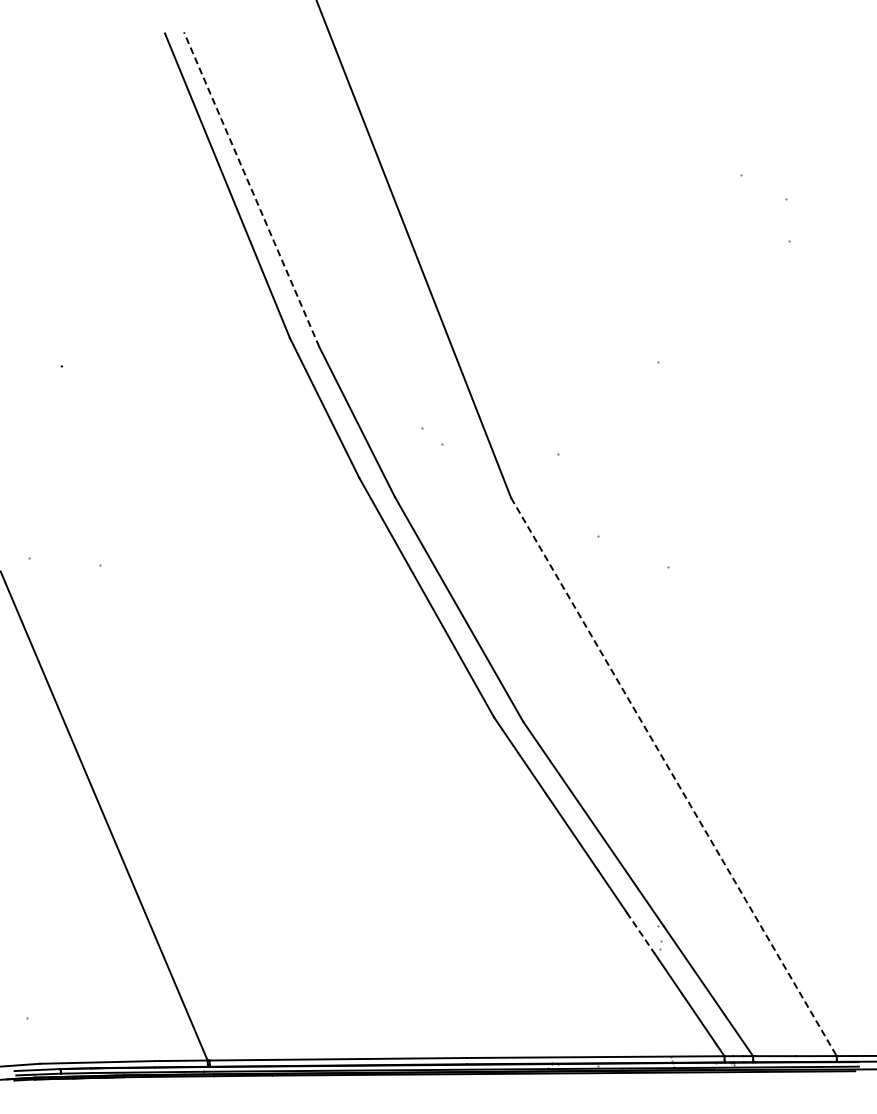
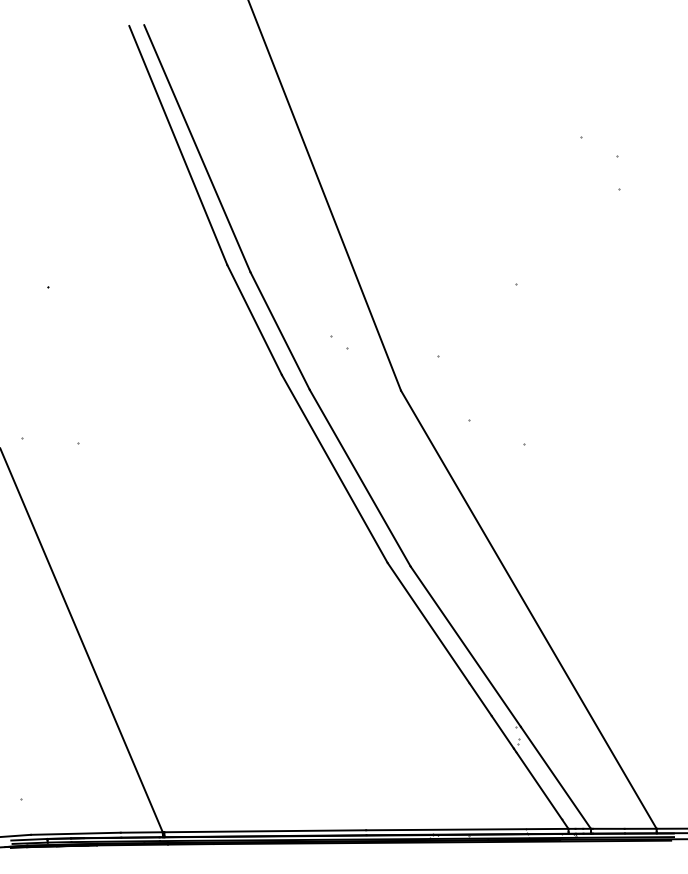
line: (251, 189) -> (197, 148), dashed -> solid
line: (674, 777) -> (529, 610), dashed -> solid
line: (641, 933) -> (503, 732), dashed -> solid

